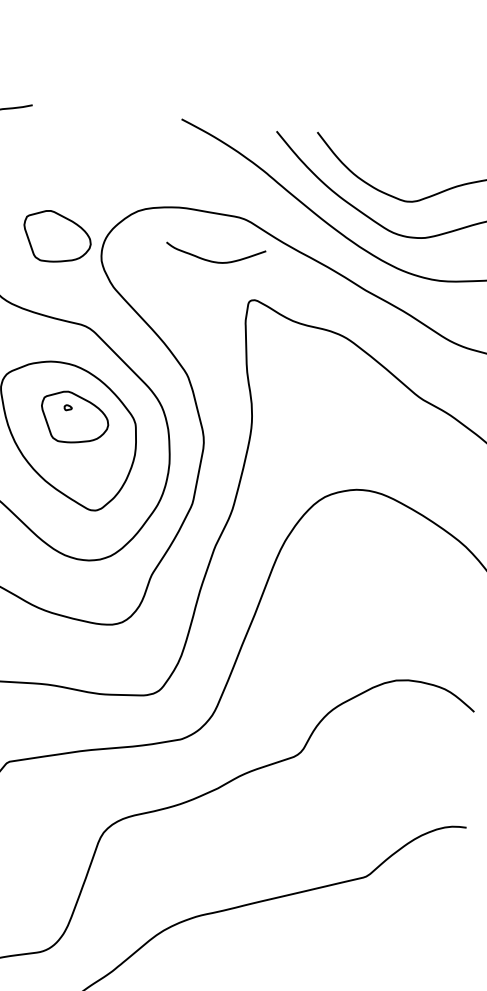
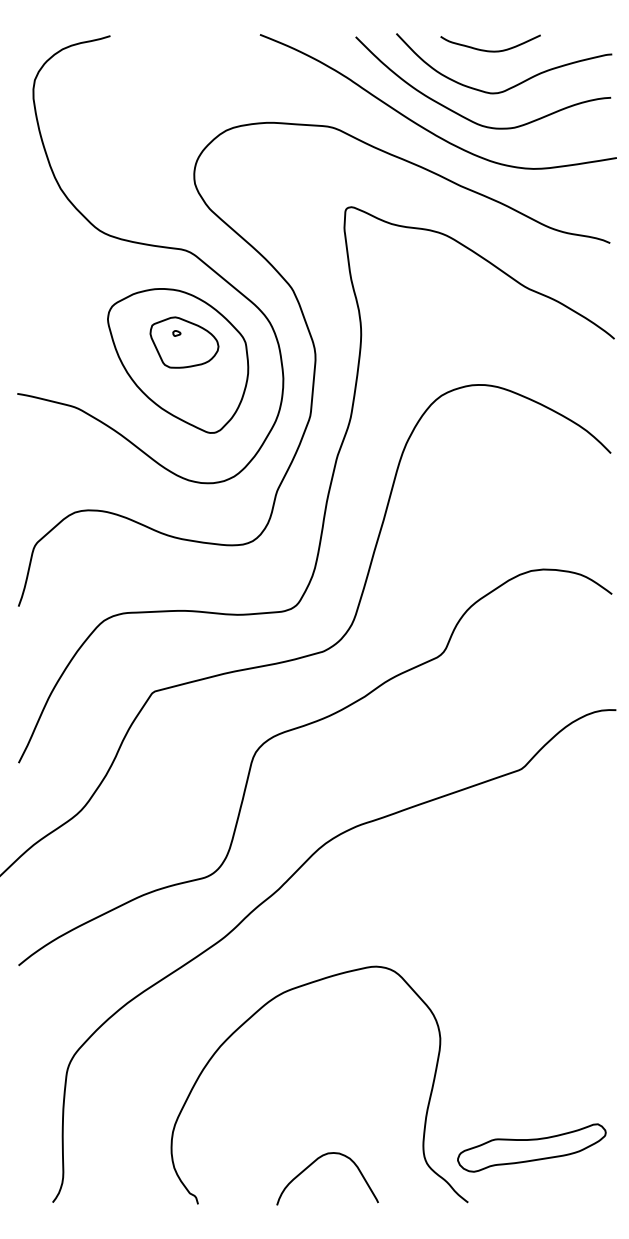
part: (57, 236) -> (148, 164), removed
curve: (214, 261) -> (490, 50), moved

